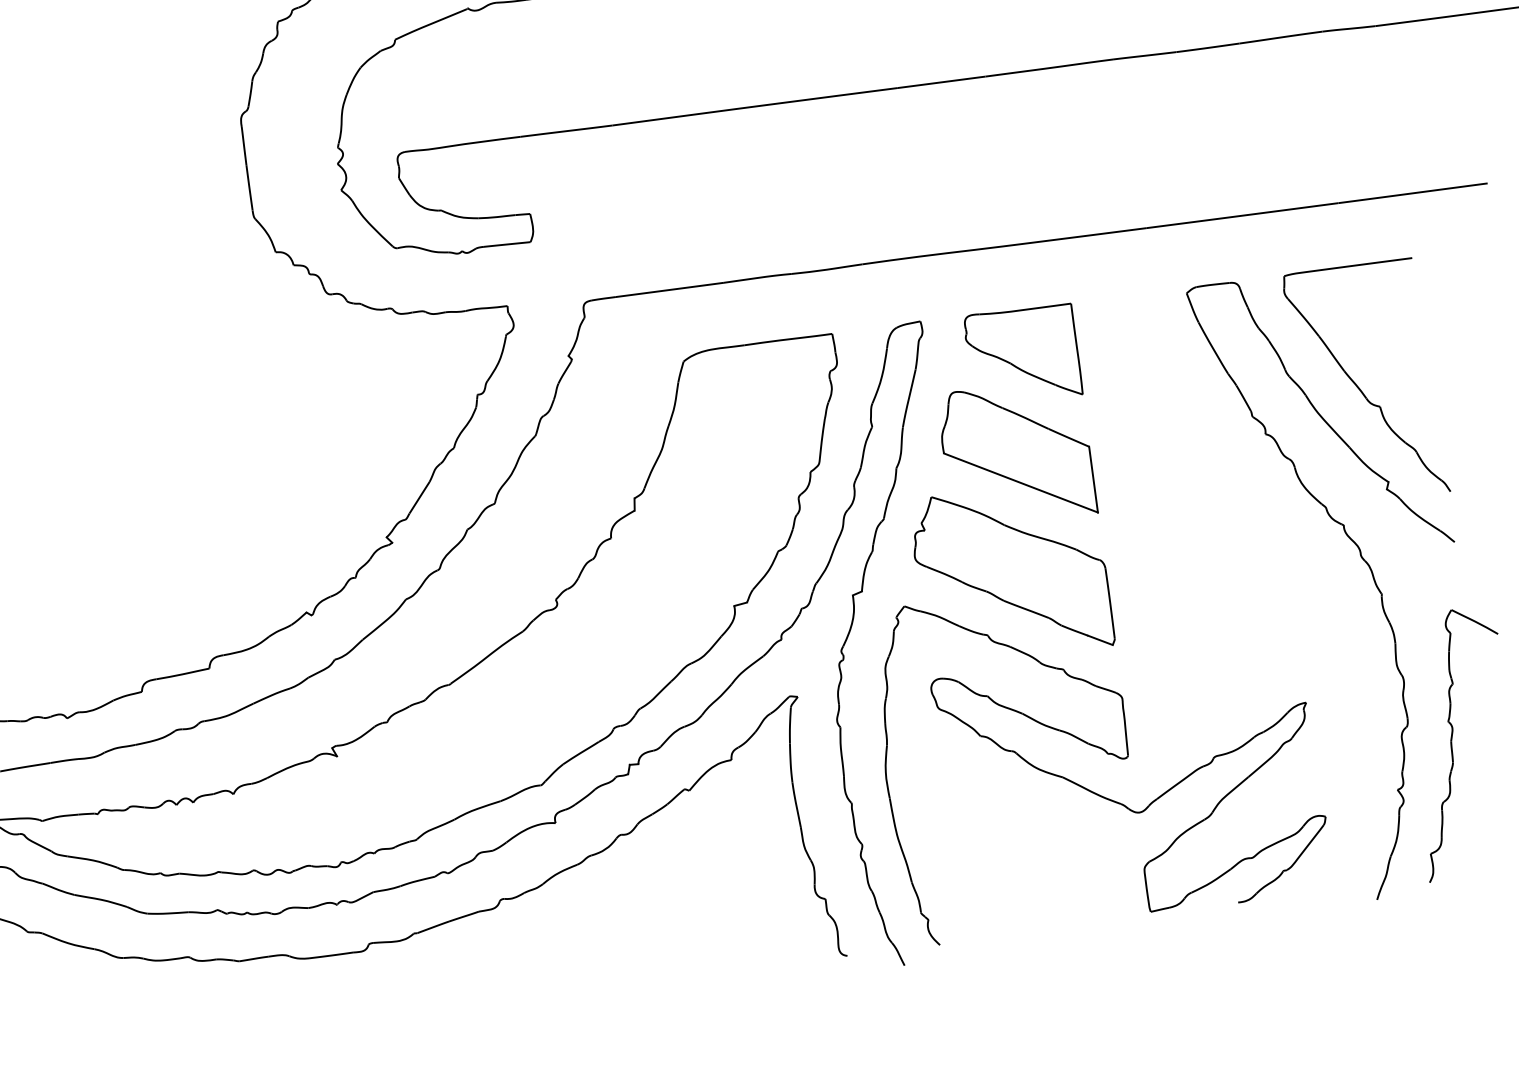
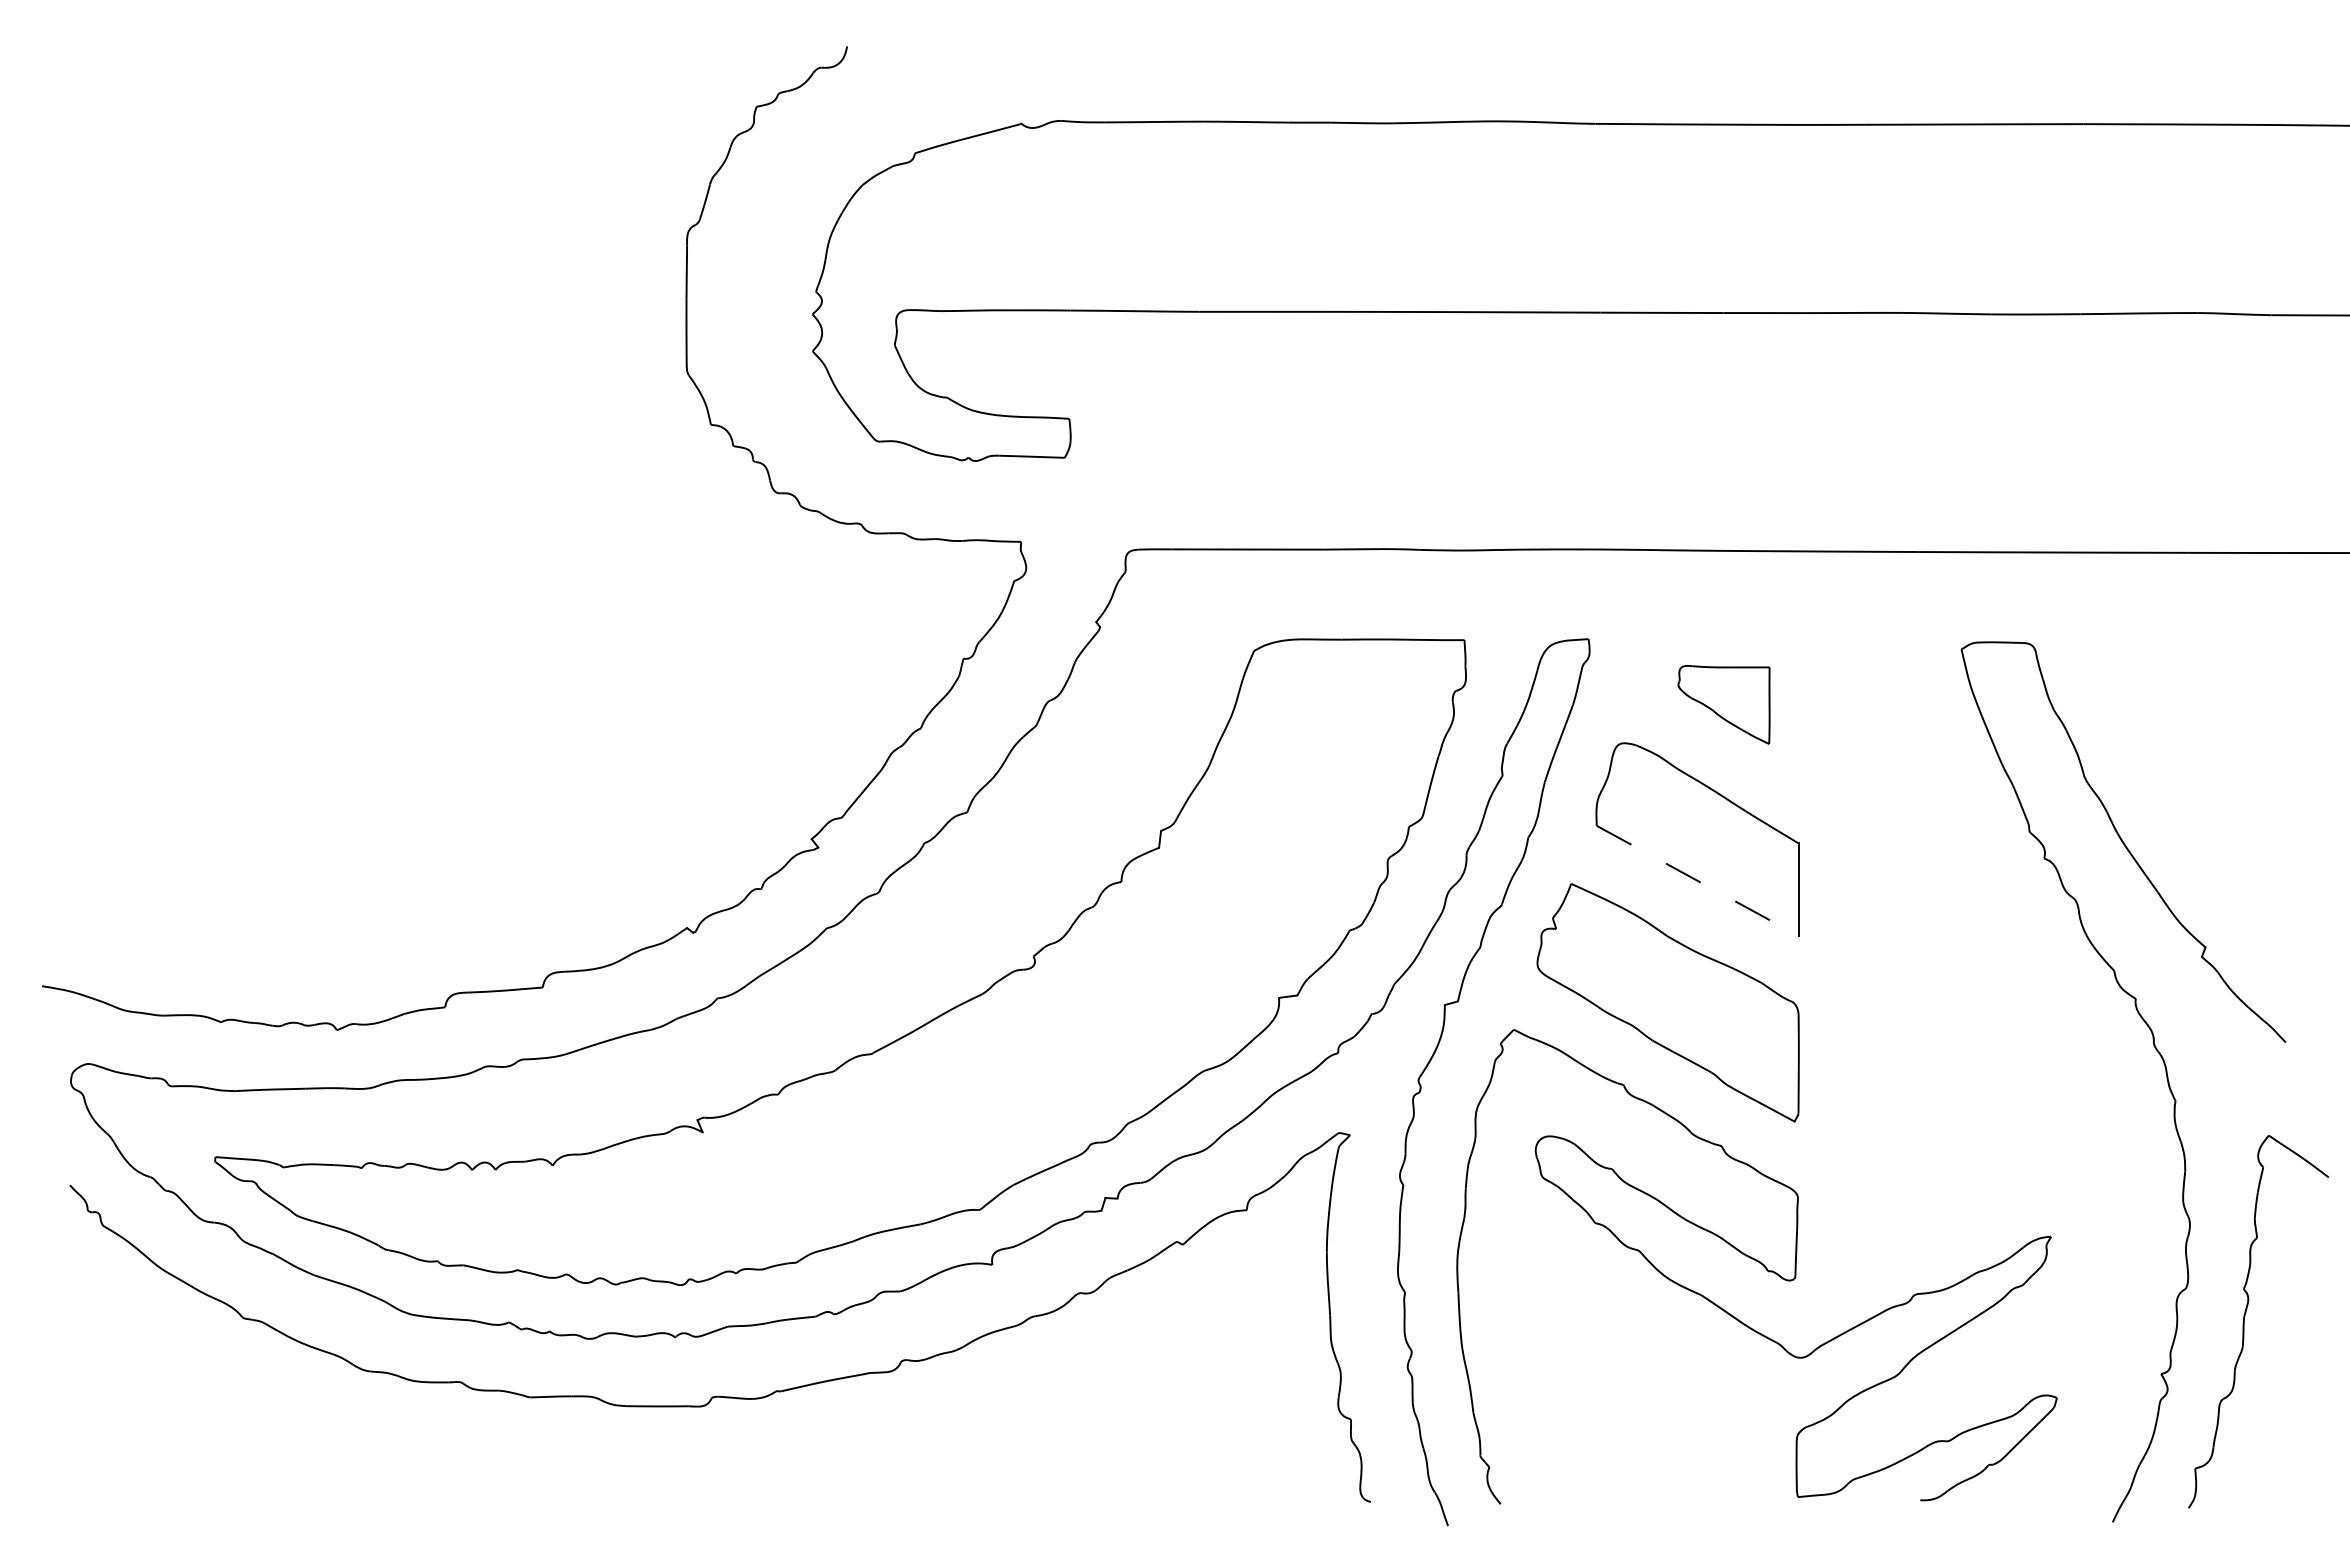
part: (1022, 355) -> (1723, 704), size x0.6
part: (1359, 387) -> (2182, 811), removed
line: (1020, 482) -> (1697, 880), solid -> dashed

